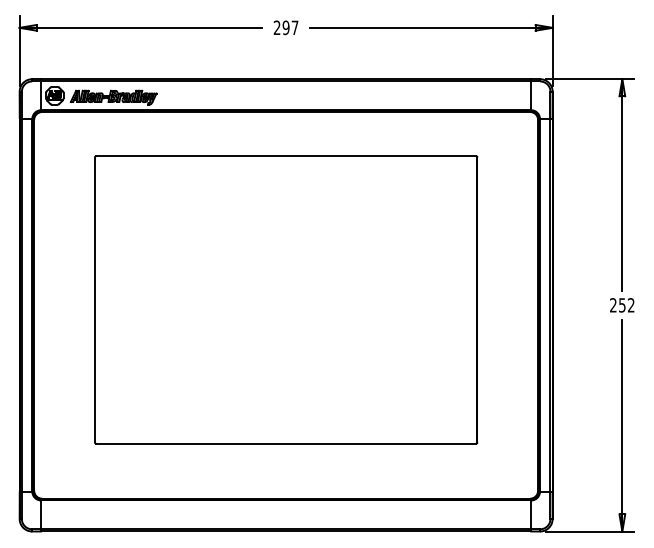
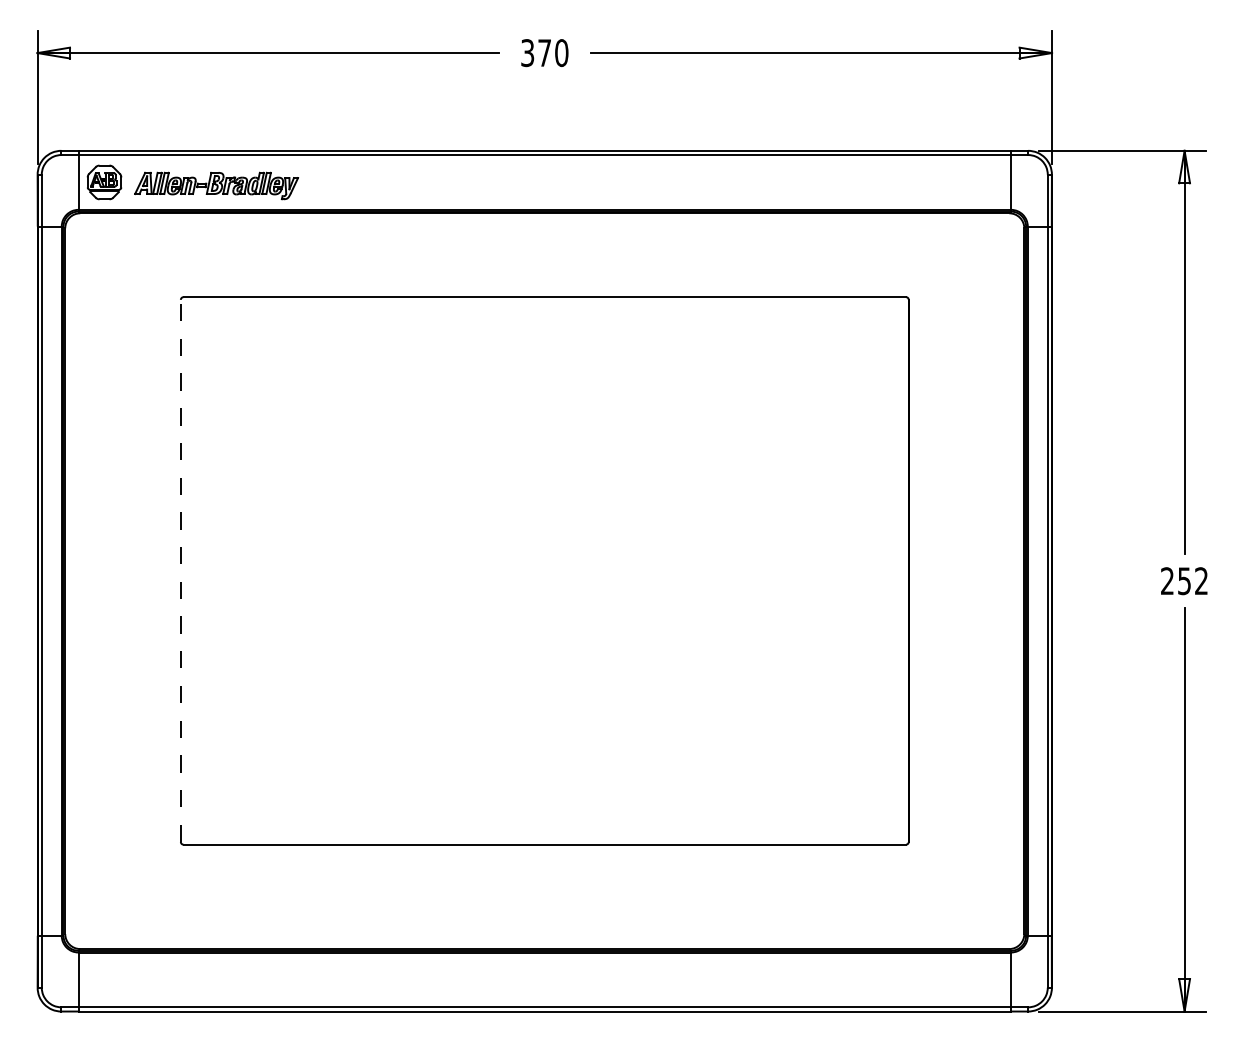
text: (285, 27) -> (543, 52), 297 -> 370
line: (94, 299) -> (180, 570), solid -> dashed

